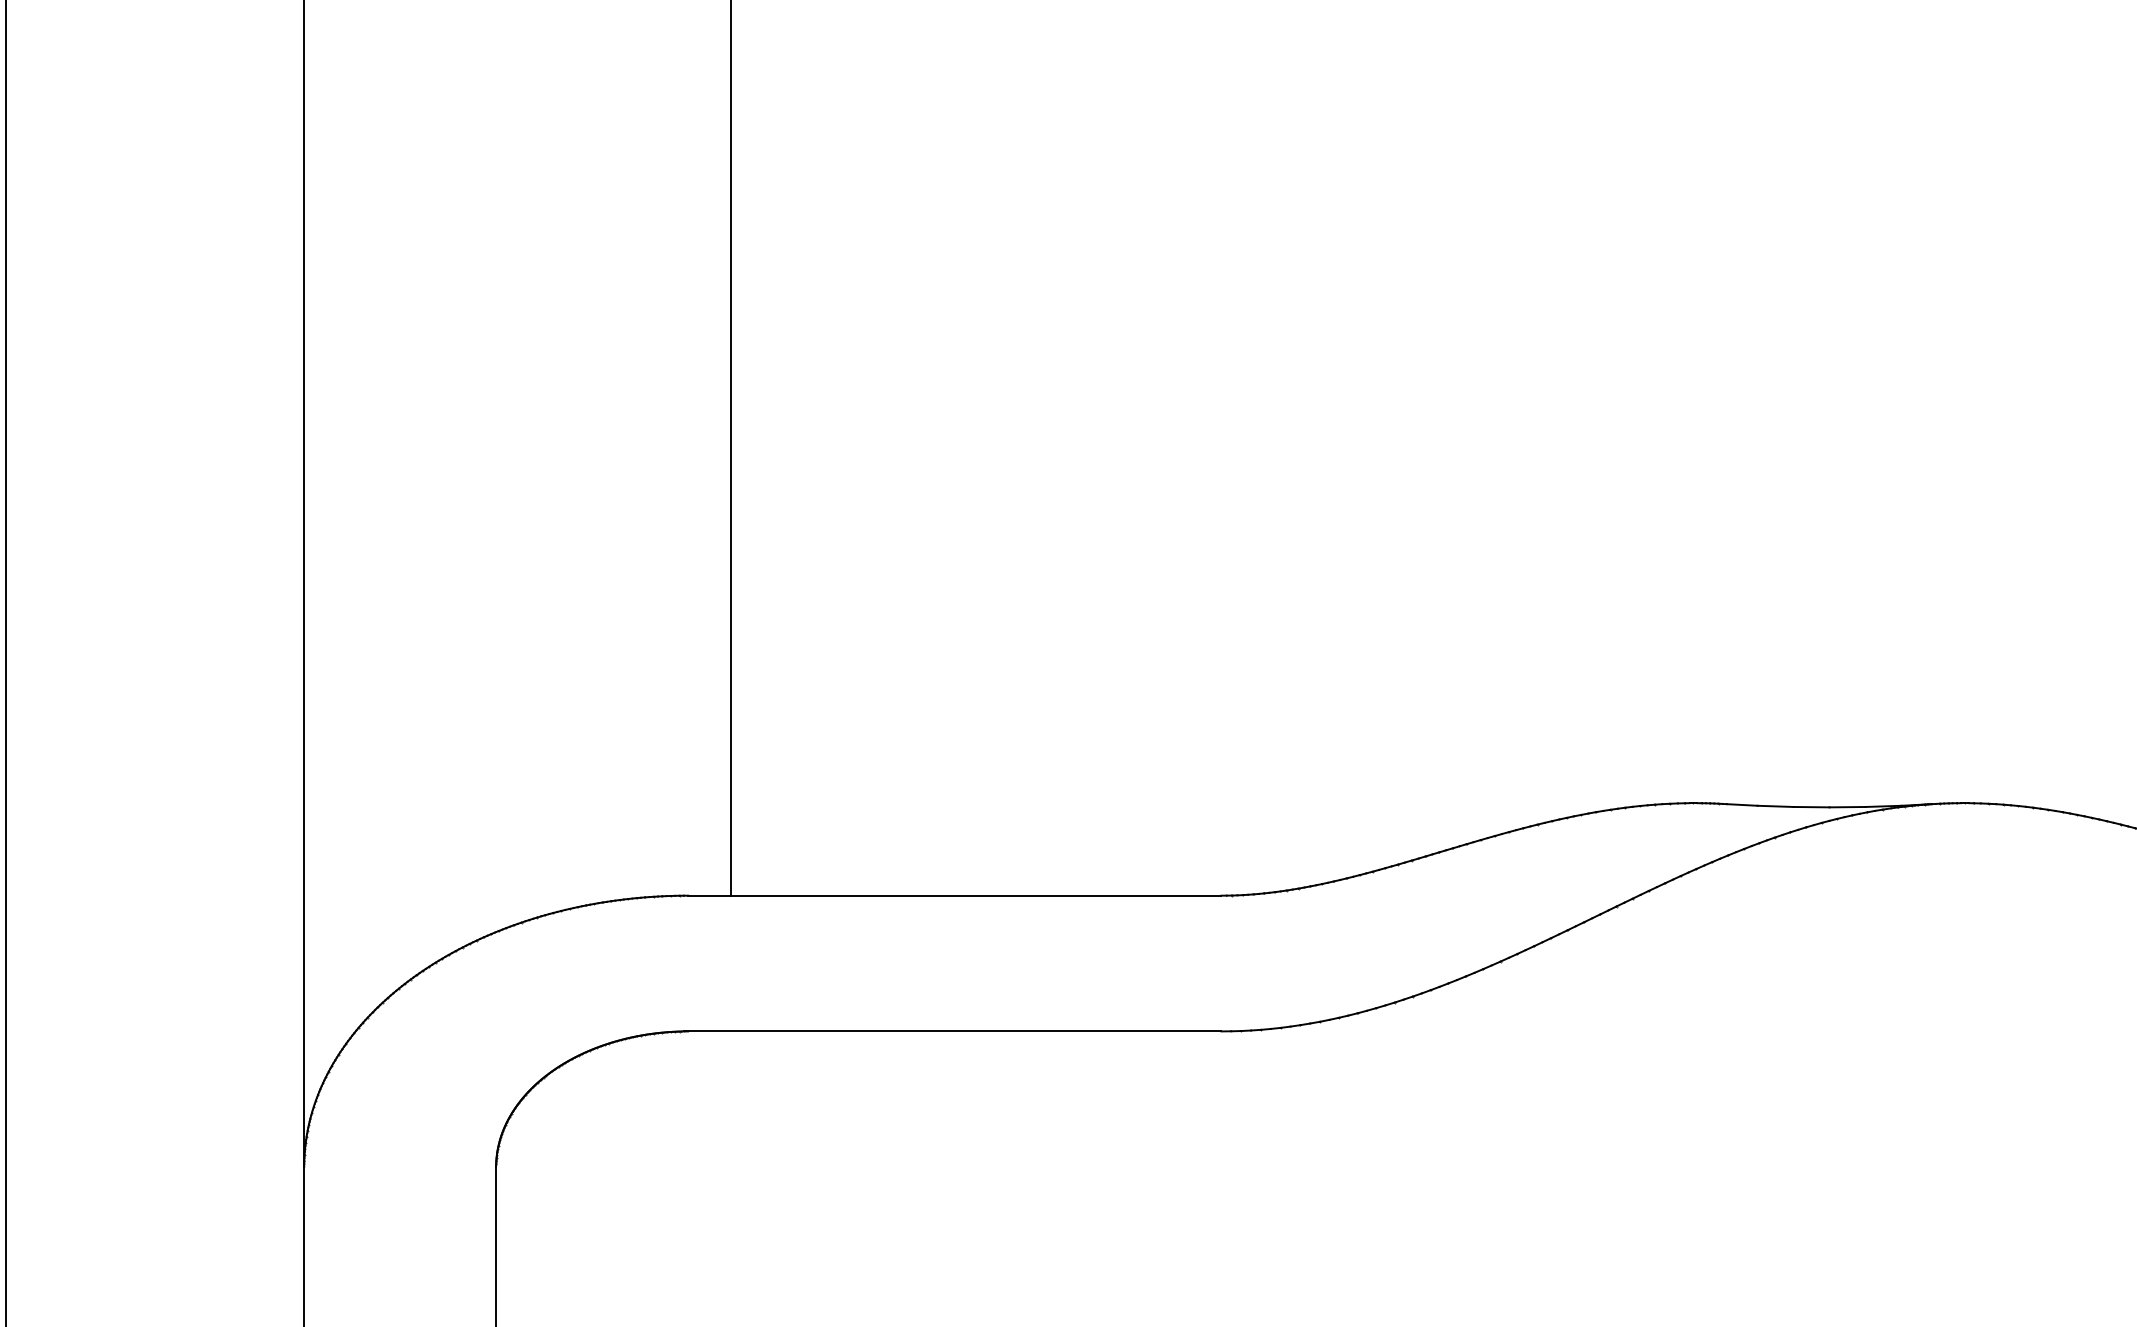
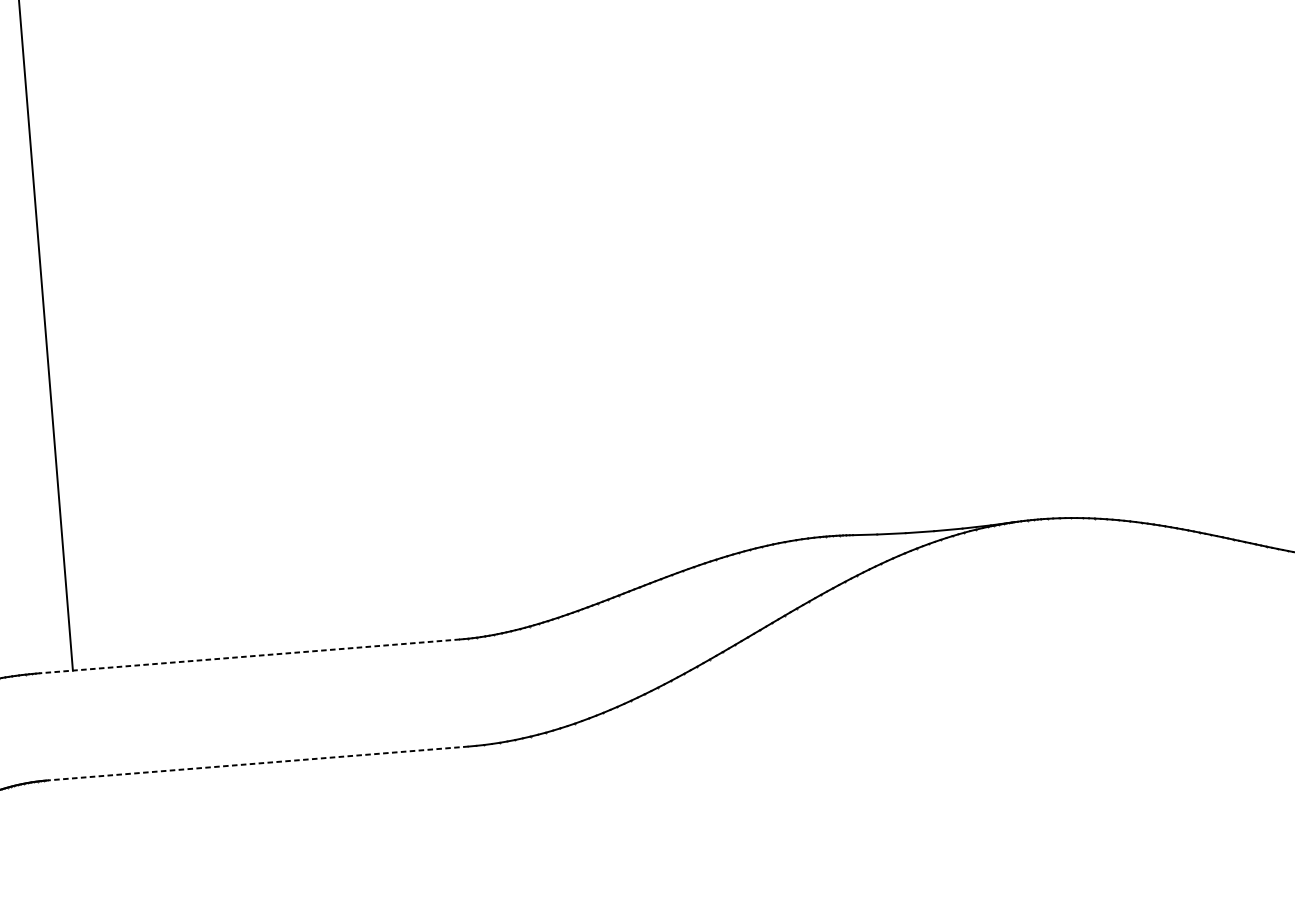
line: (954, 895) -> (249, 656), solid -> dashed
line: (954, 1031) -> (258, 763), solid -> dashed

